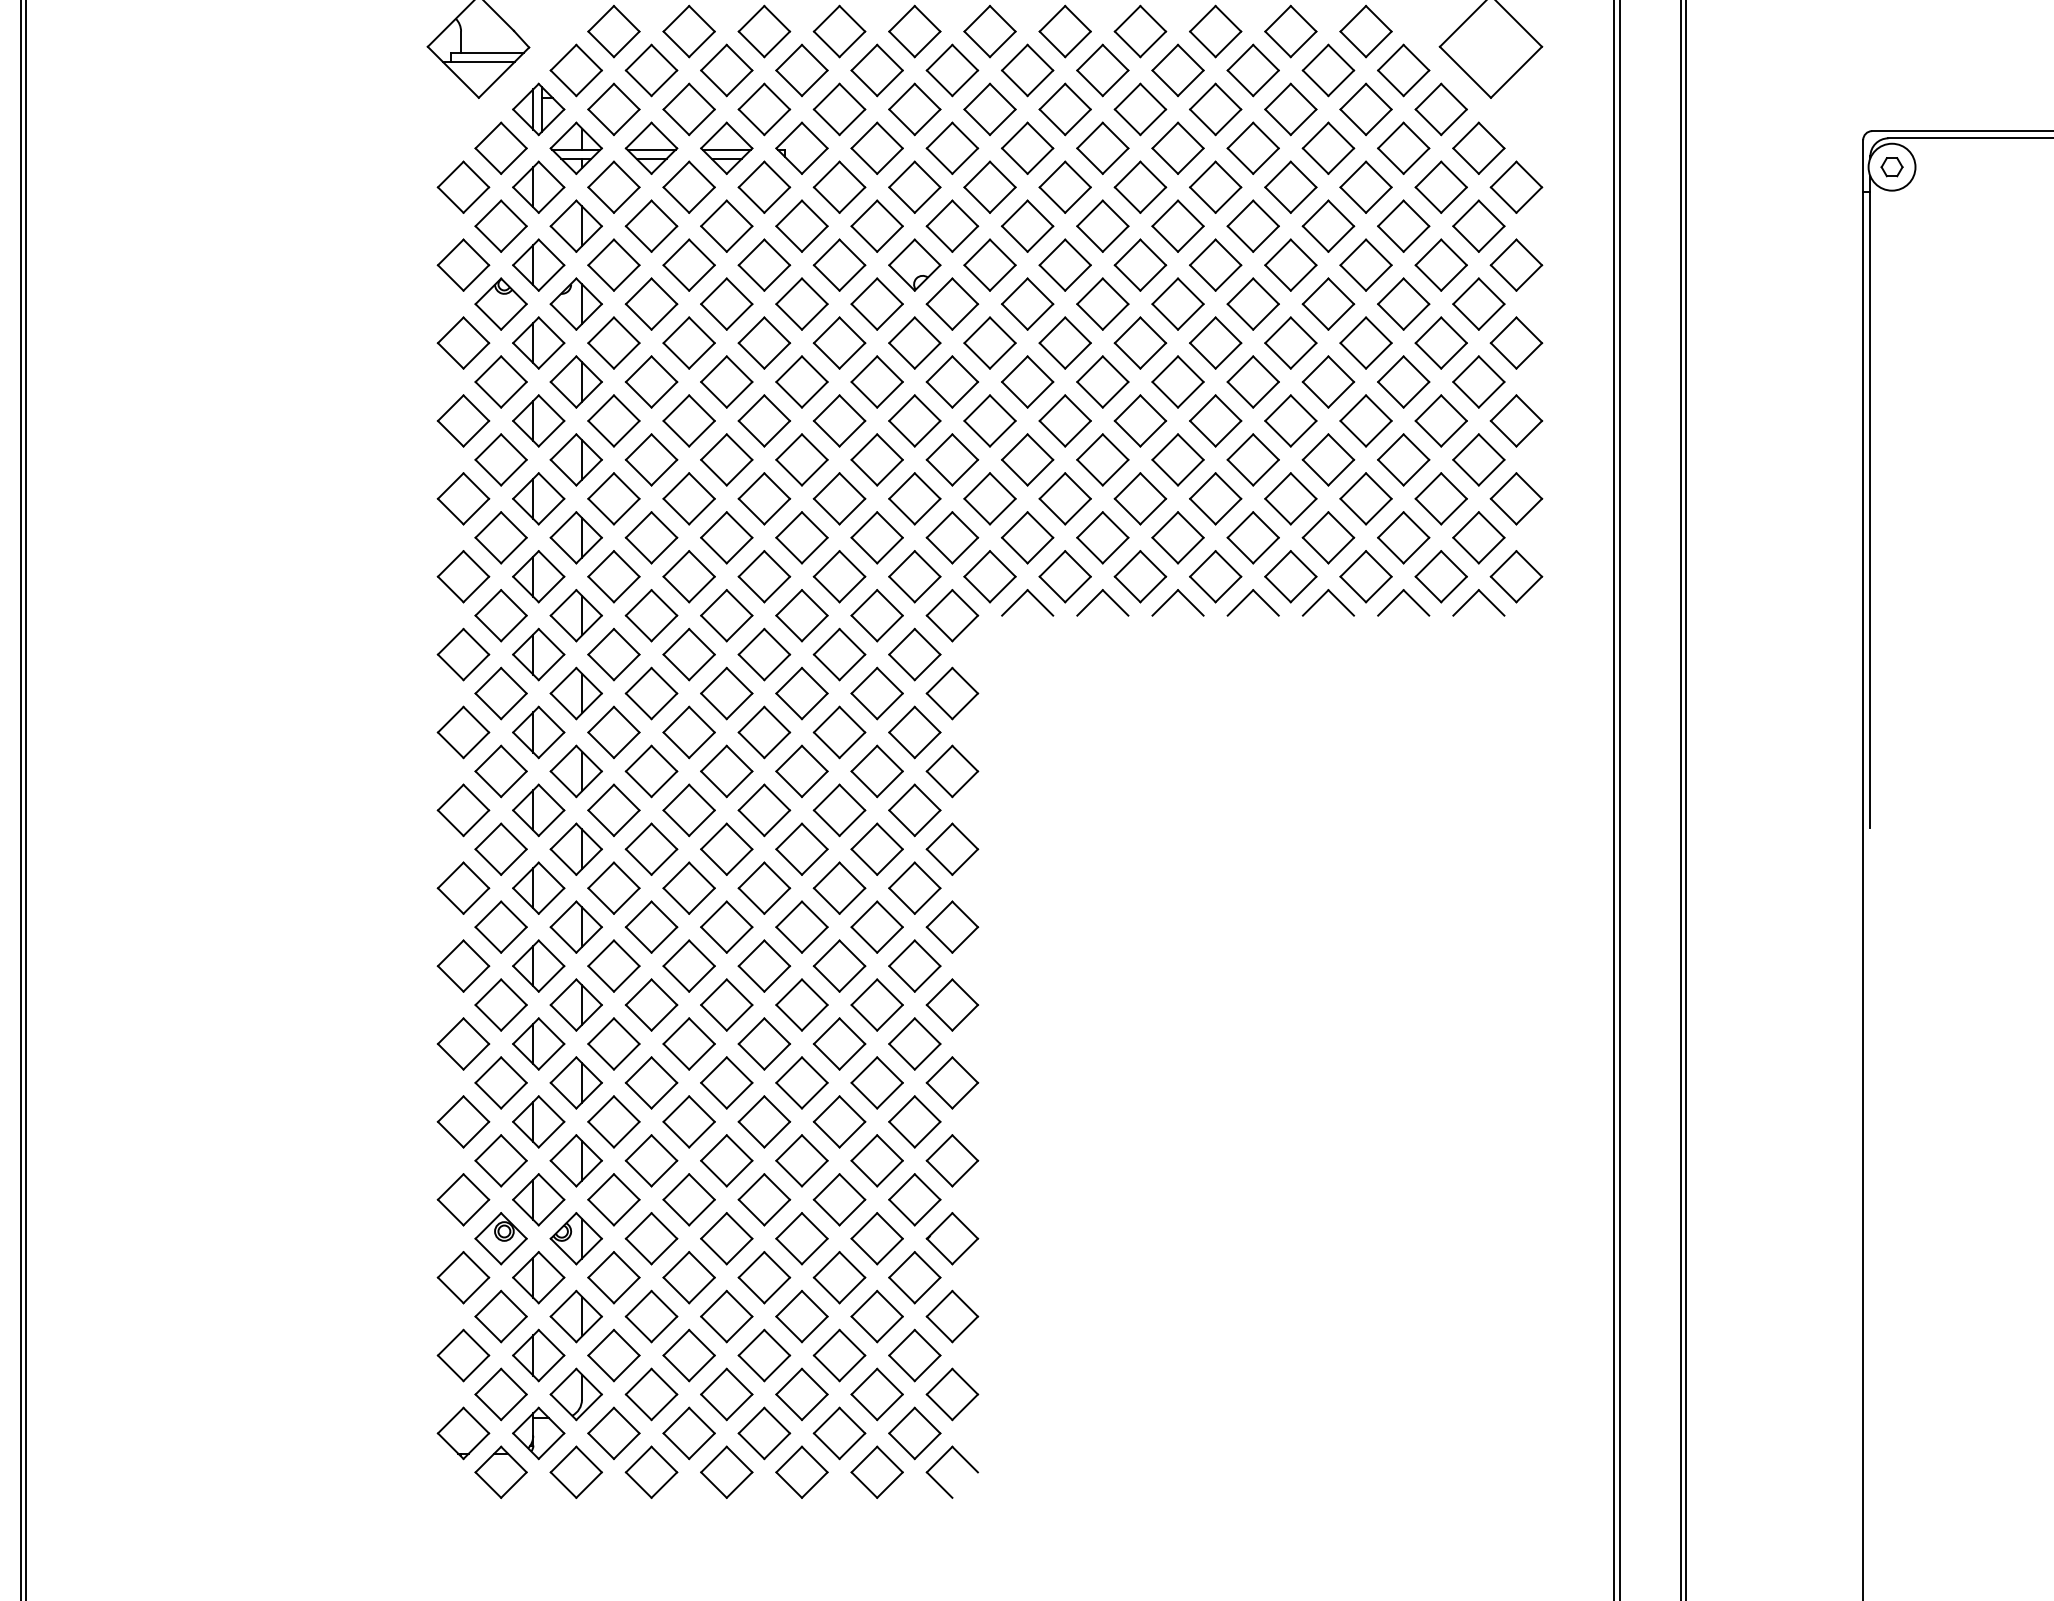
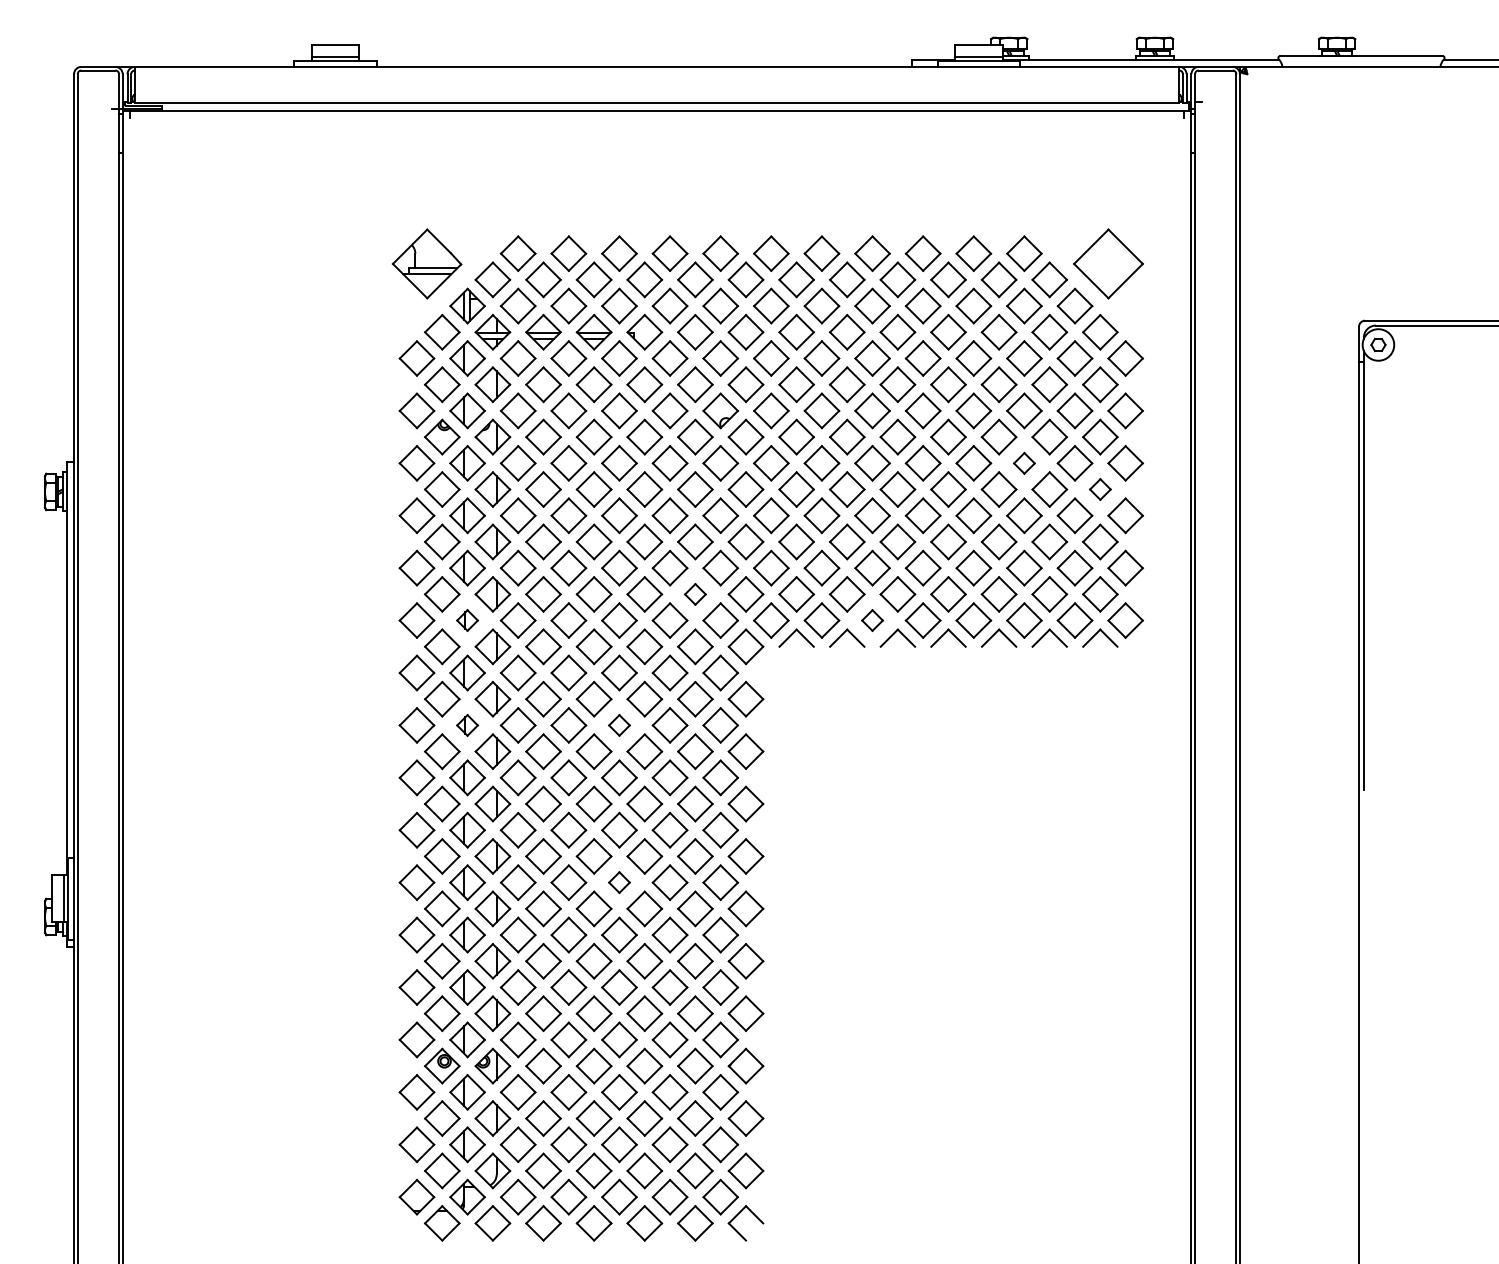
part: (1366, 343) -> (1024, 463), size x0.6
part: (1479, 381) -> (1100, 489), size x0.6
part: (877, 537) -> (695, 594), size x0.6
part: (538, 576) -> (467, 620), size x0.6
part: (1140, 576) -> (872, 620), size x0.6
part: (538, 732) -> (467, 725), size x0.6
part: (764, 732) -> (619, 725), size x0.6
part: (764, 965) -> (619, 882), size x0.6

